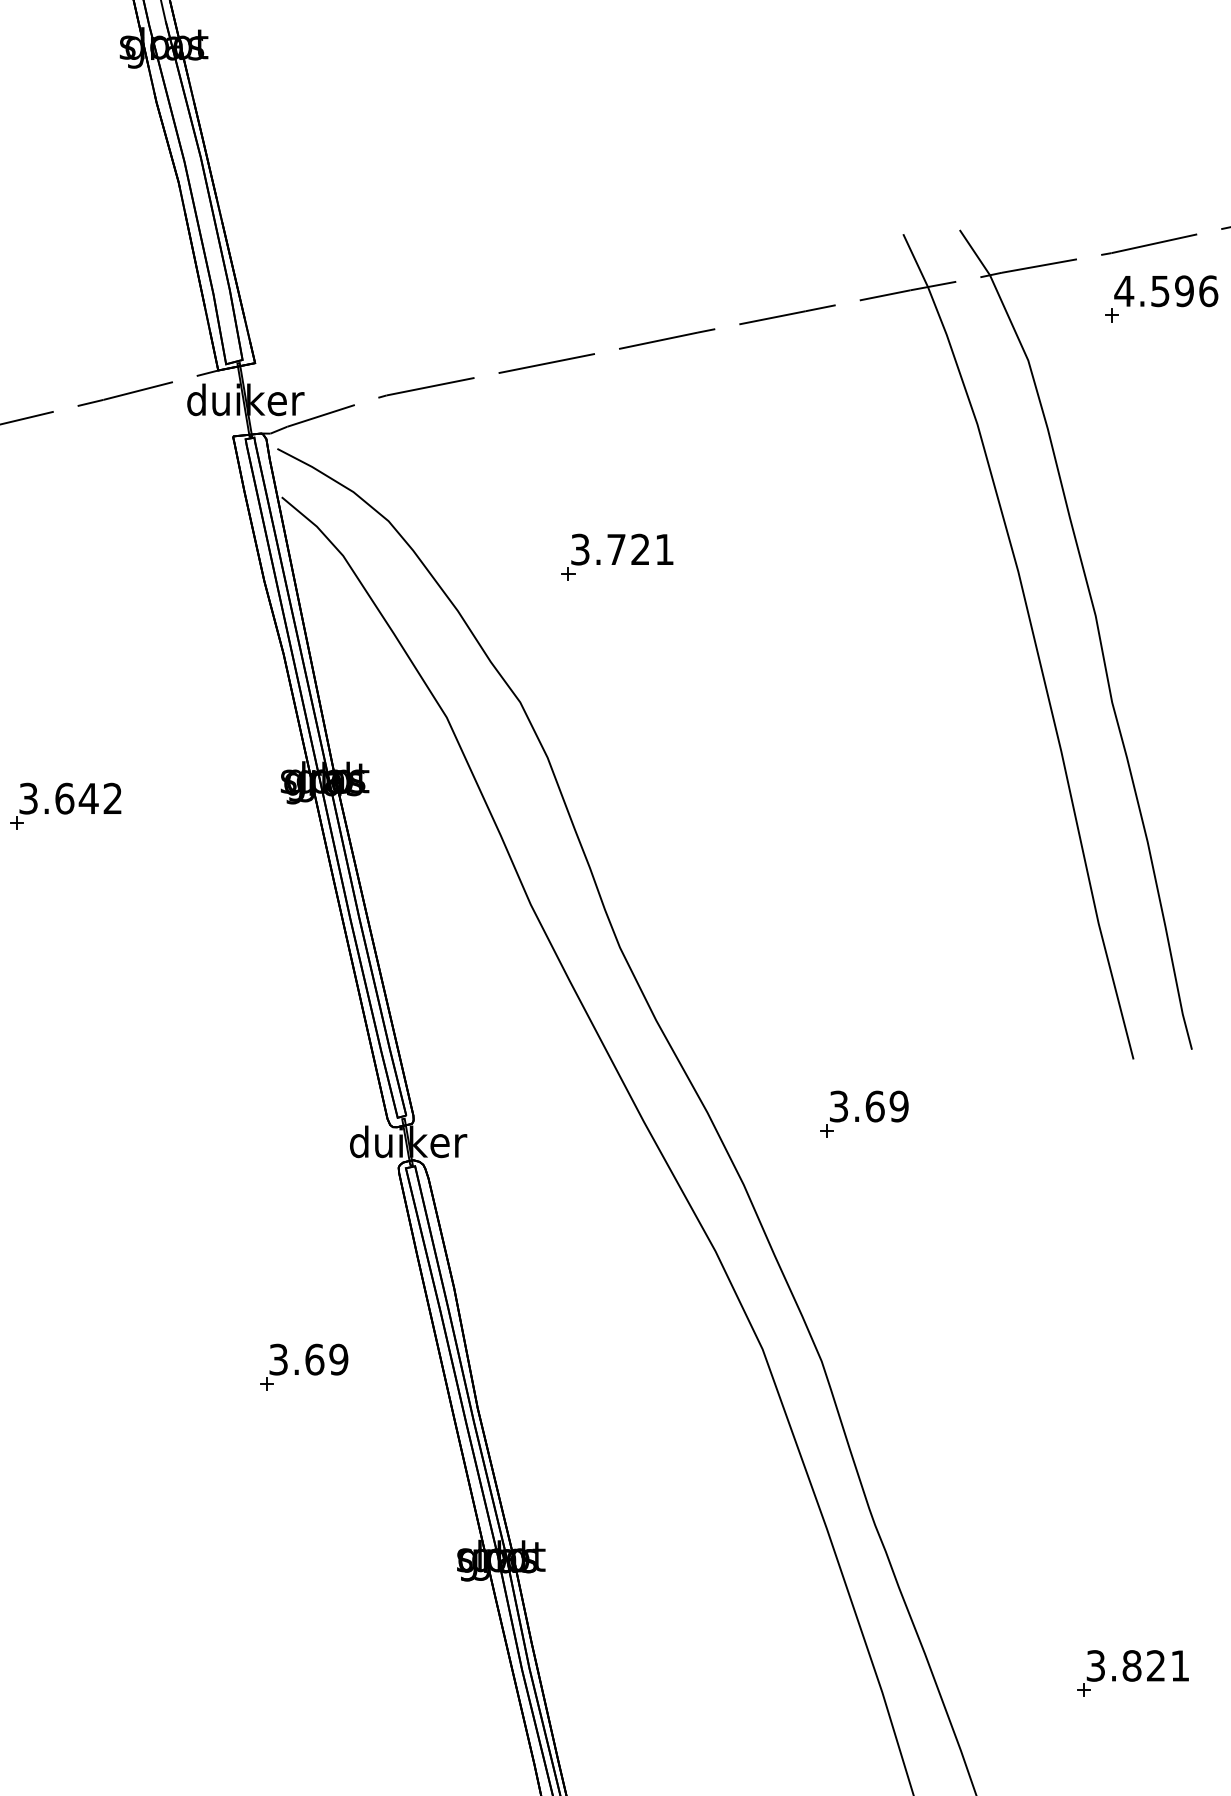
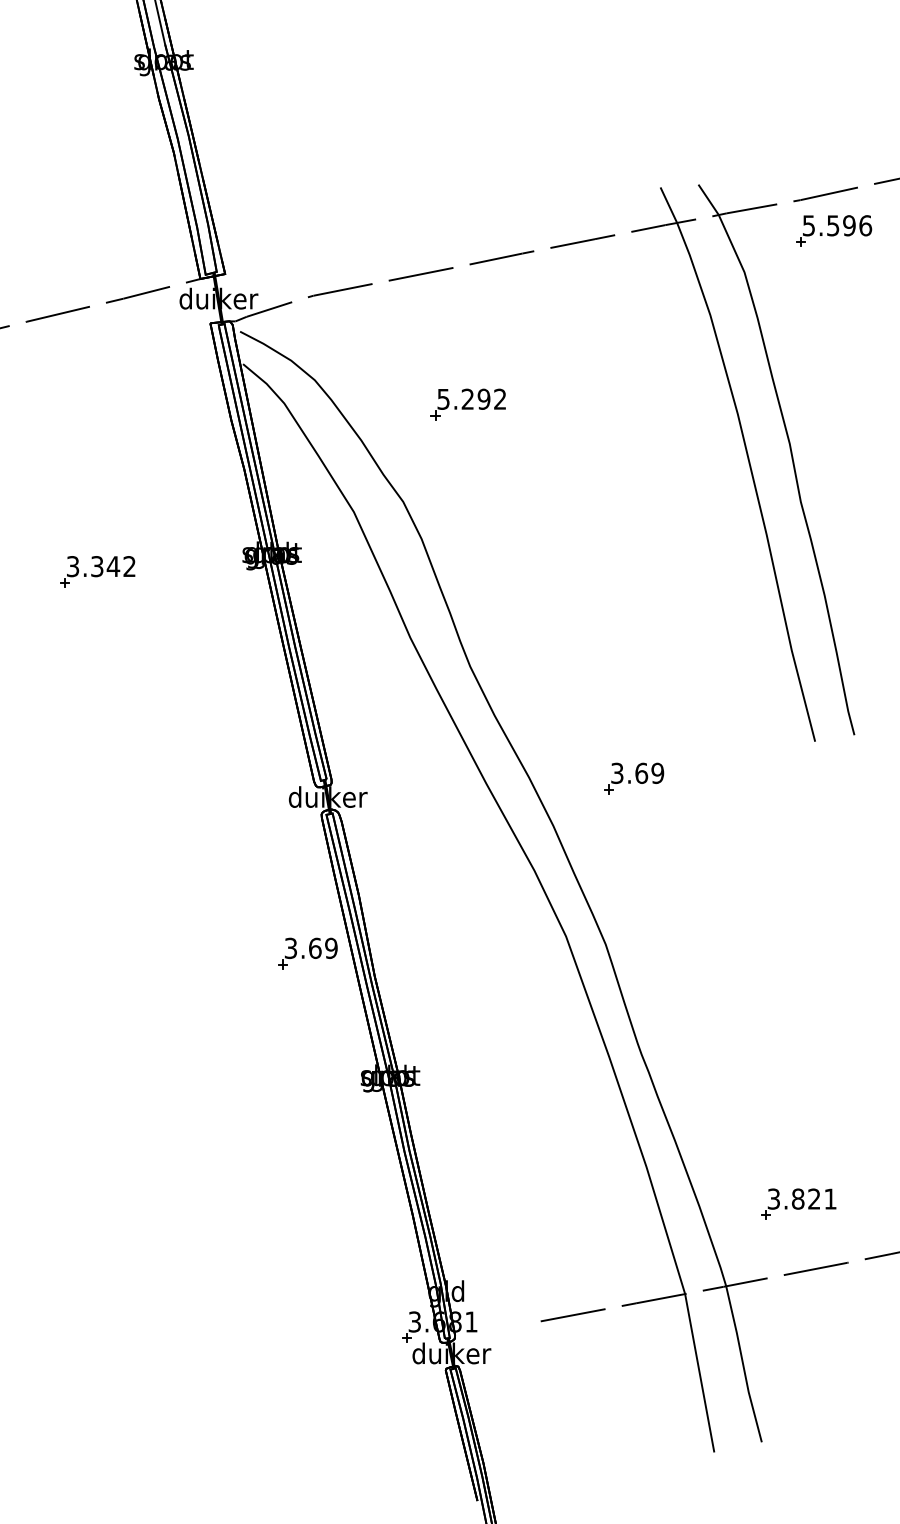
text: (1123, 290) -> (808, 225), 4.596 -> 5.596
text: (623, 548) -> (472, 398), 3.721 -> 5.292
text: (65, 798) -> (97, 566), 3.642 -> 3.342
part: (303, 1367) -> (307, 953), moved
part: (1132, 1672) -> (798, 1203), moved

